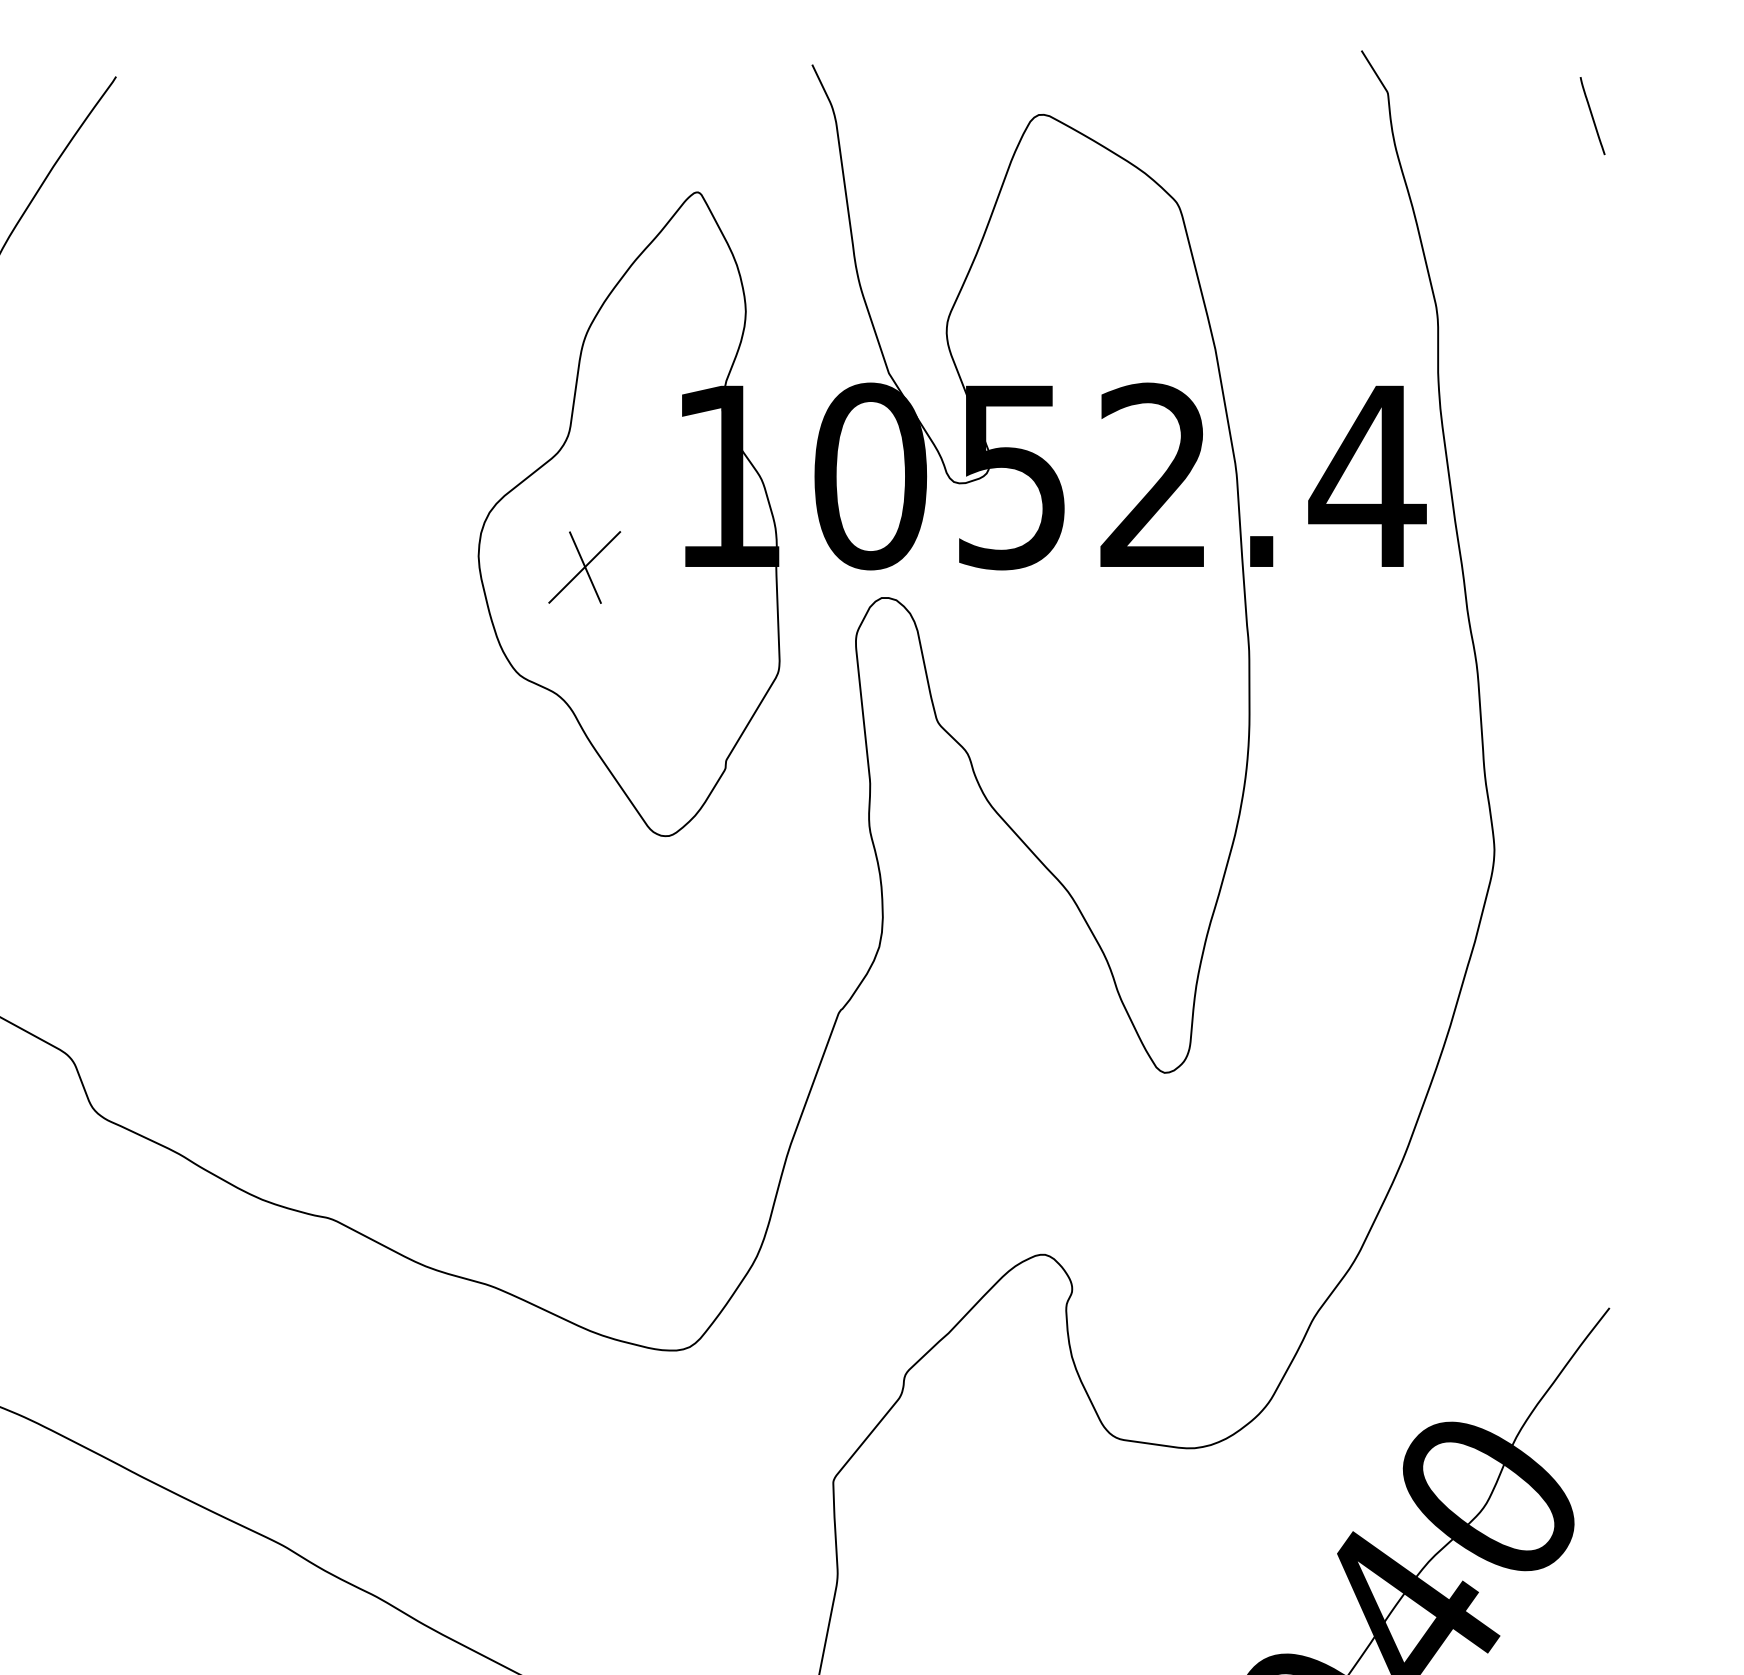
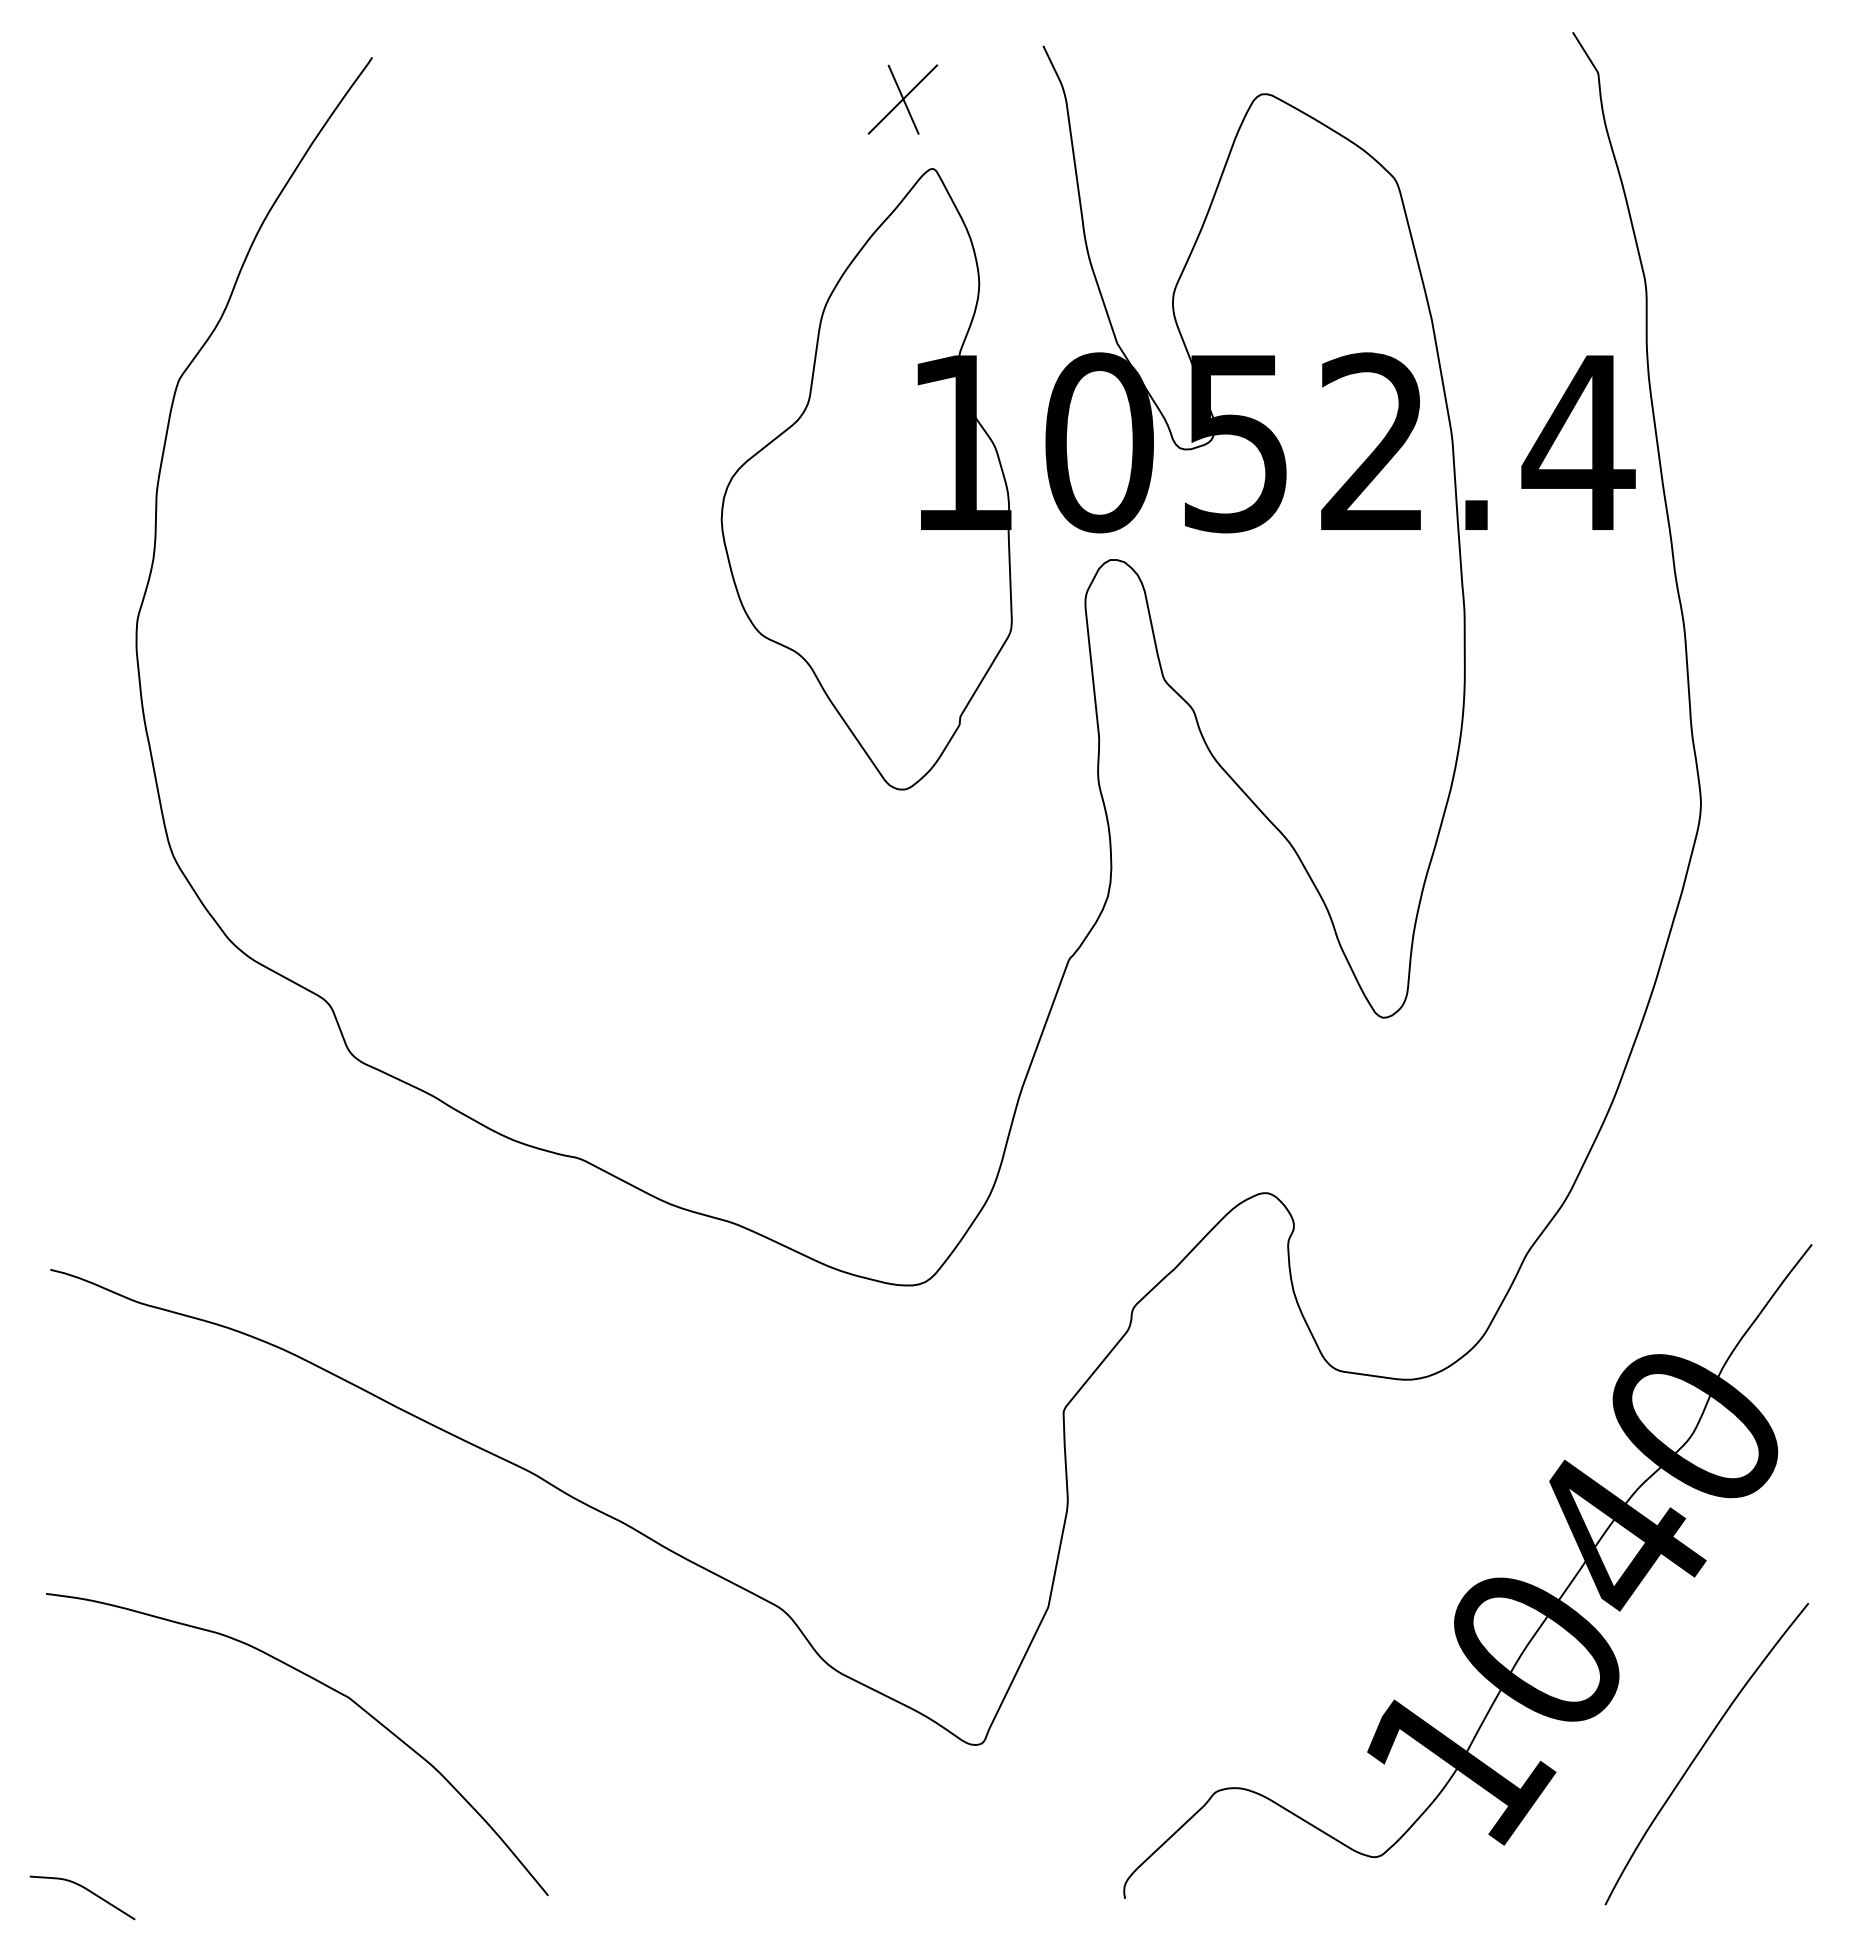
line: (1592, 115) -> (1795, 94), removed
part: (584, 567) -> (902, 99), moved

